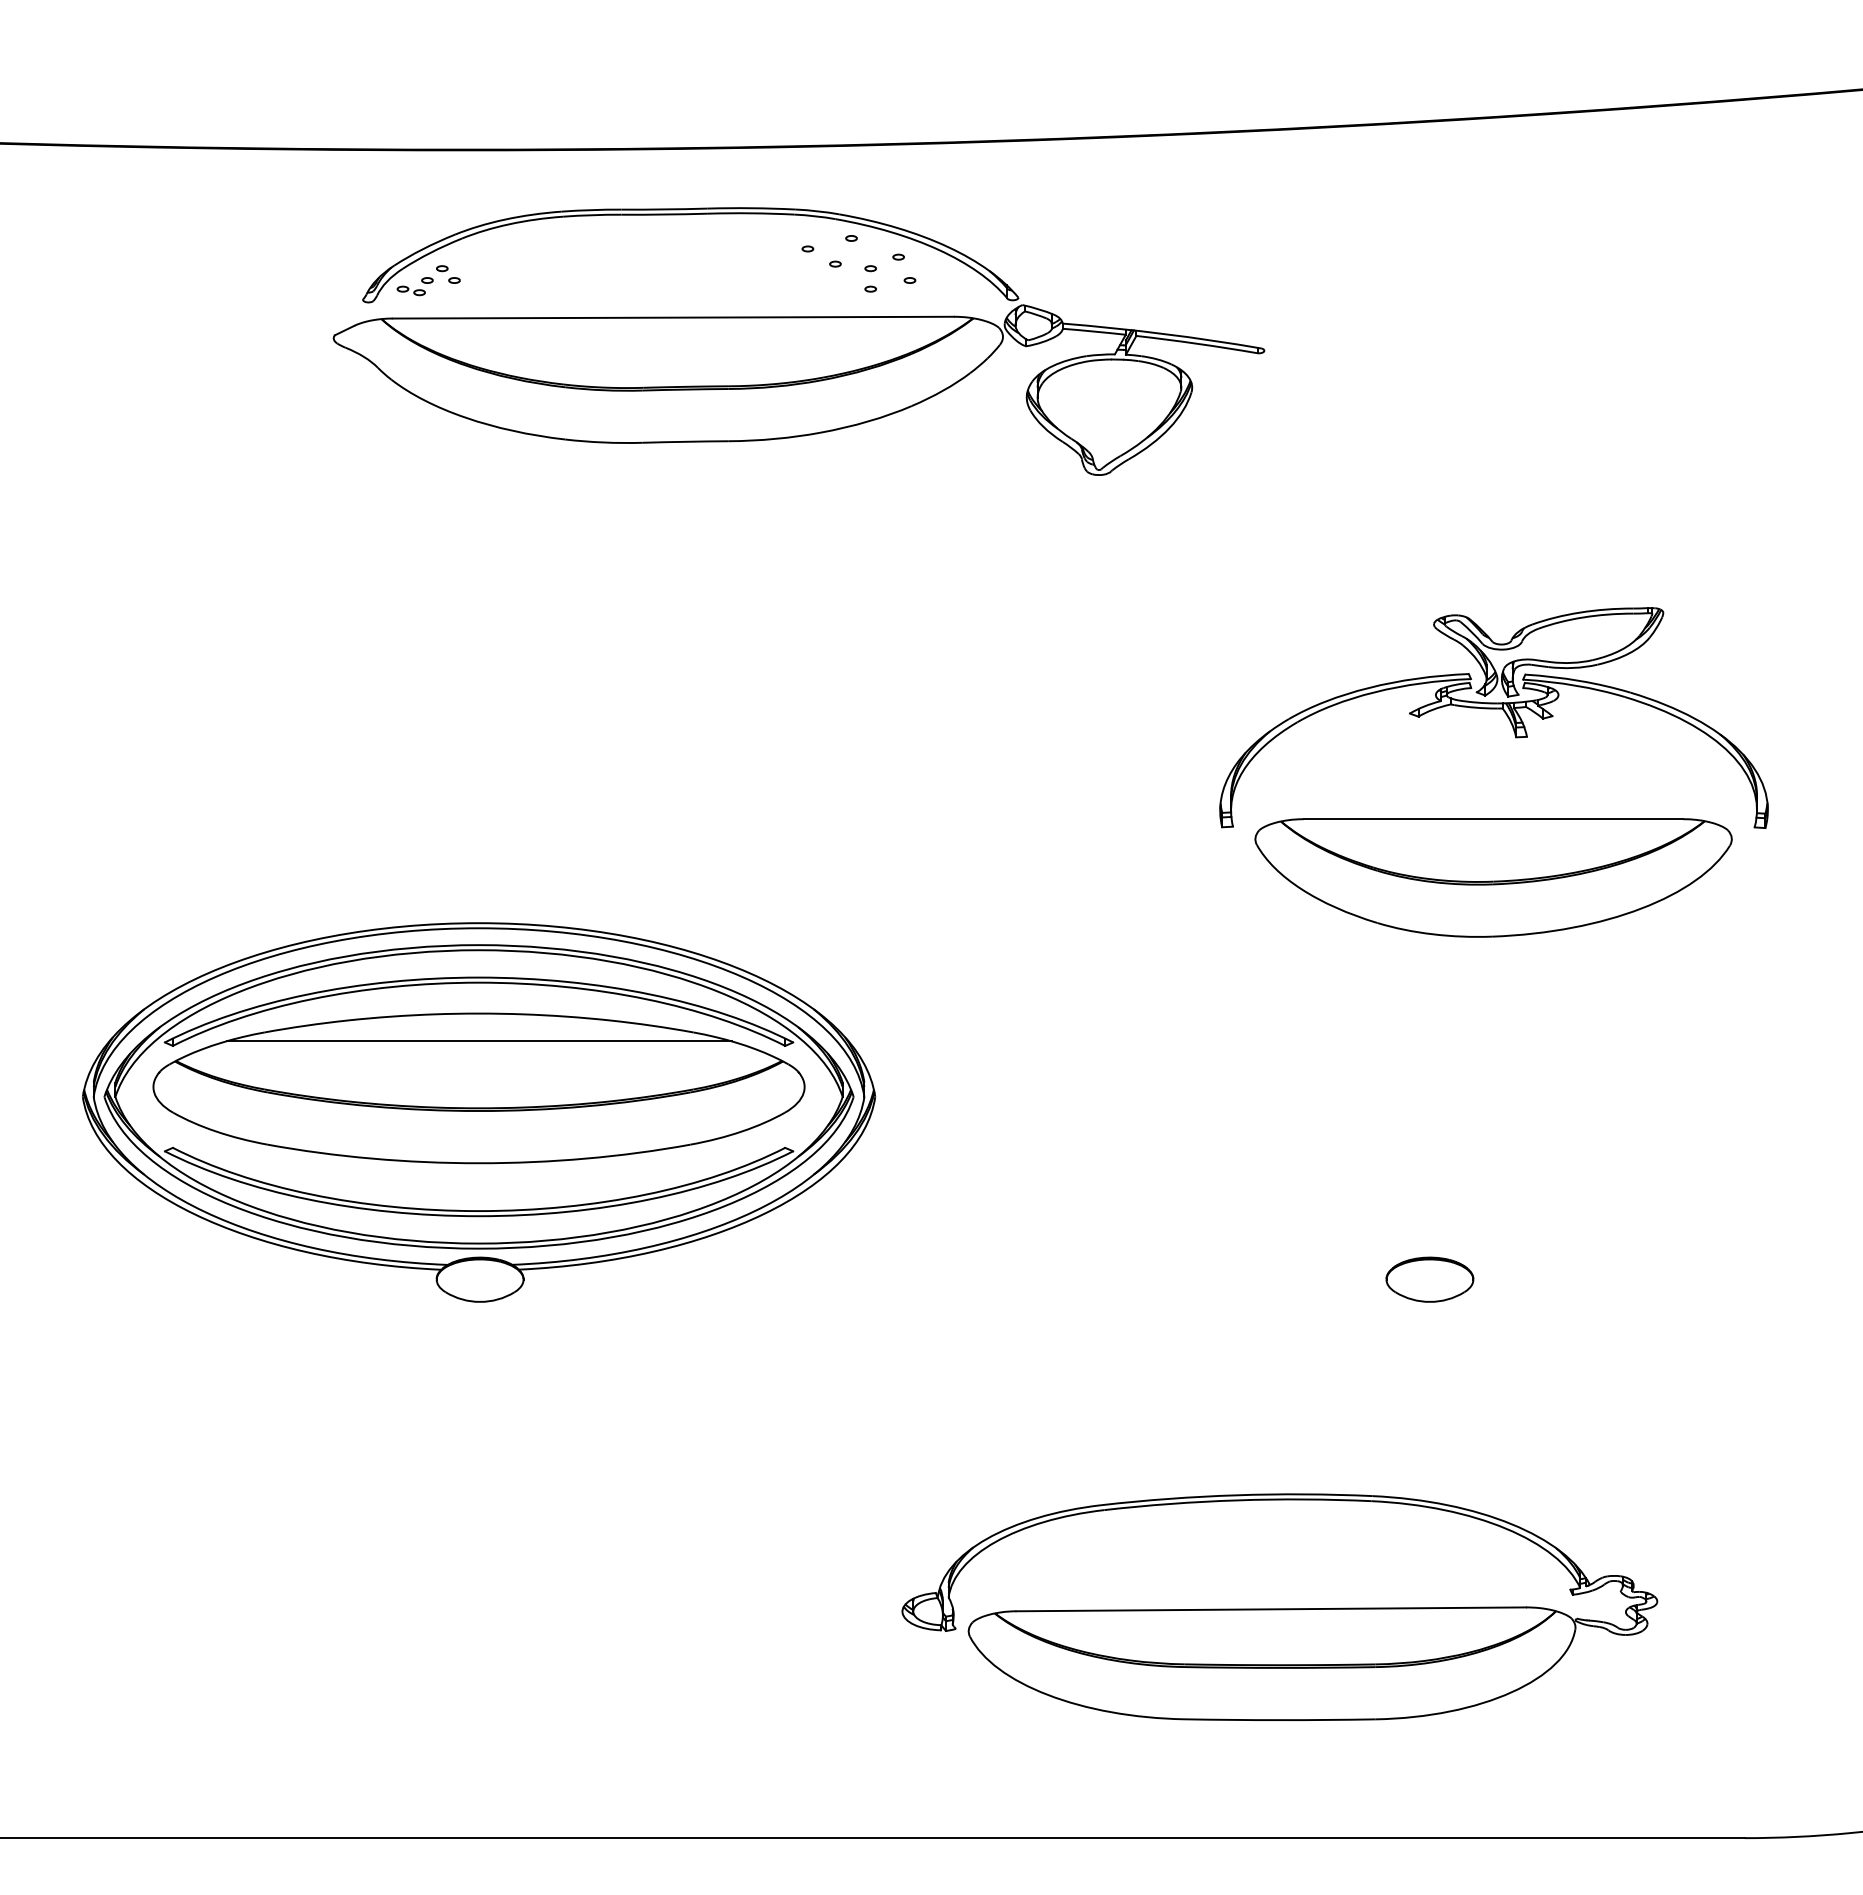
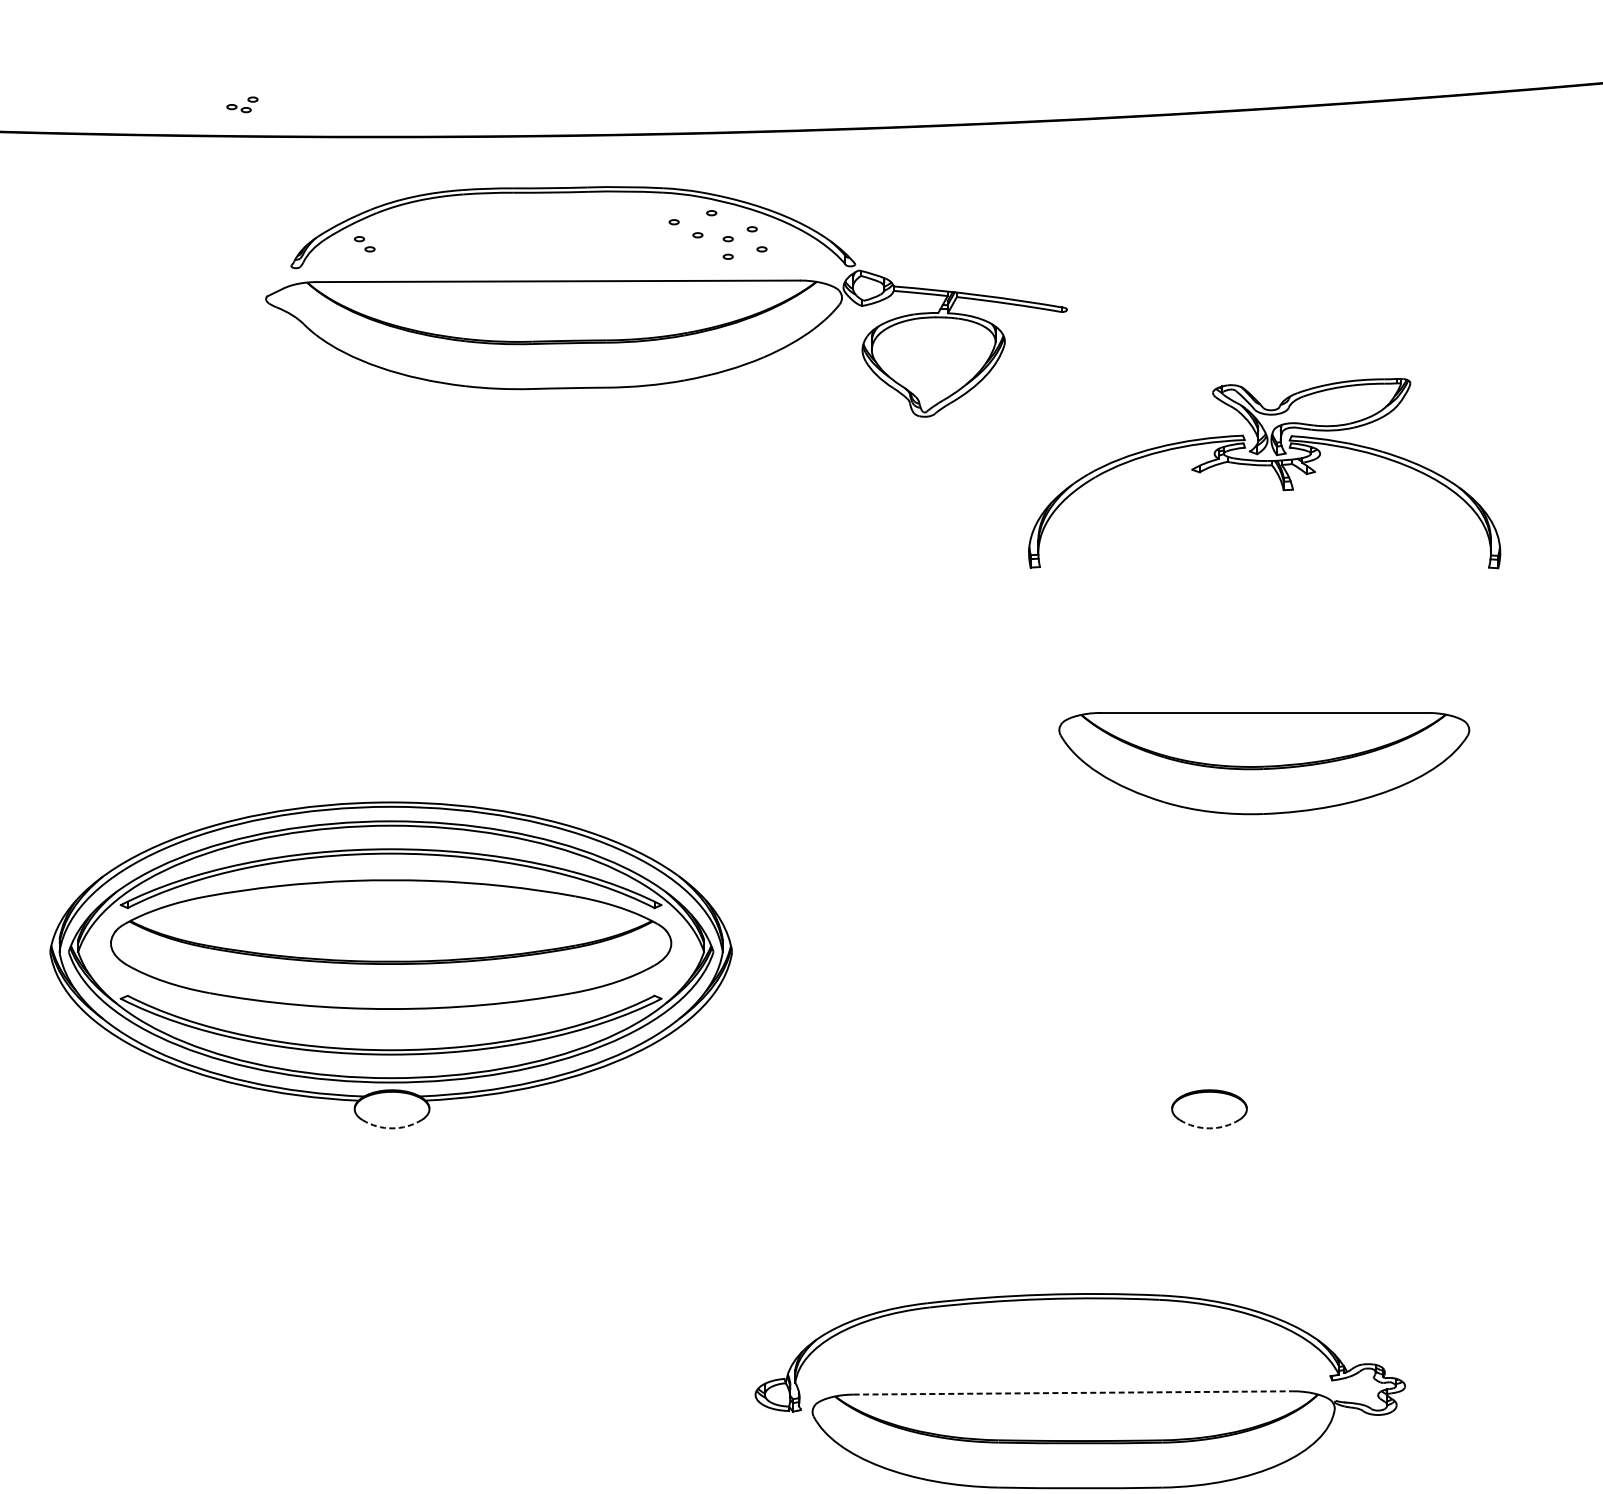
part: (414, 286) -> (241, 104), moved
part: (1493, 709) -> (1264, 466), moved
line: (478, 1041) -> (390, 904), removed
arc: (480, 1301) -> (392, 1128), solid -> dashed
arc: (1429, 1301) -> (1209, 1128), solid -> dashed
line: (1271, 1609) -> (1073, 1393), solid -> dashed

